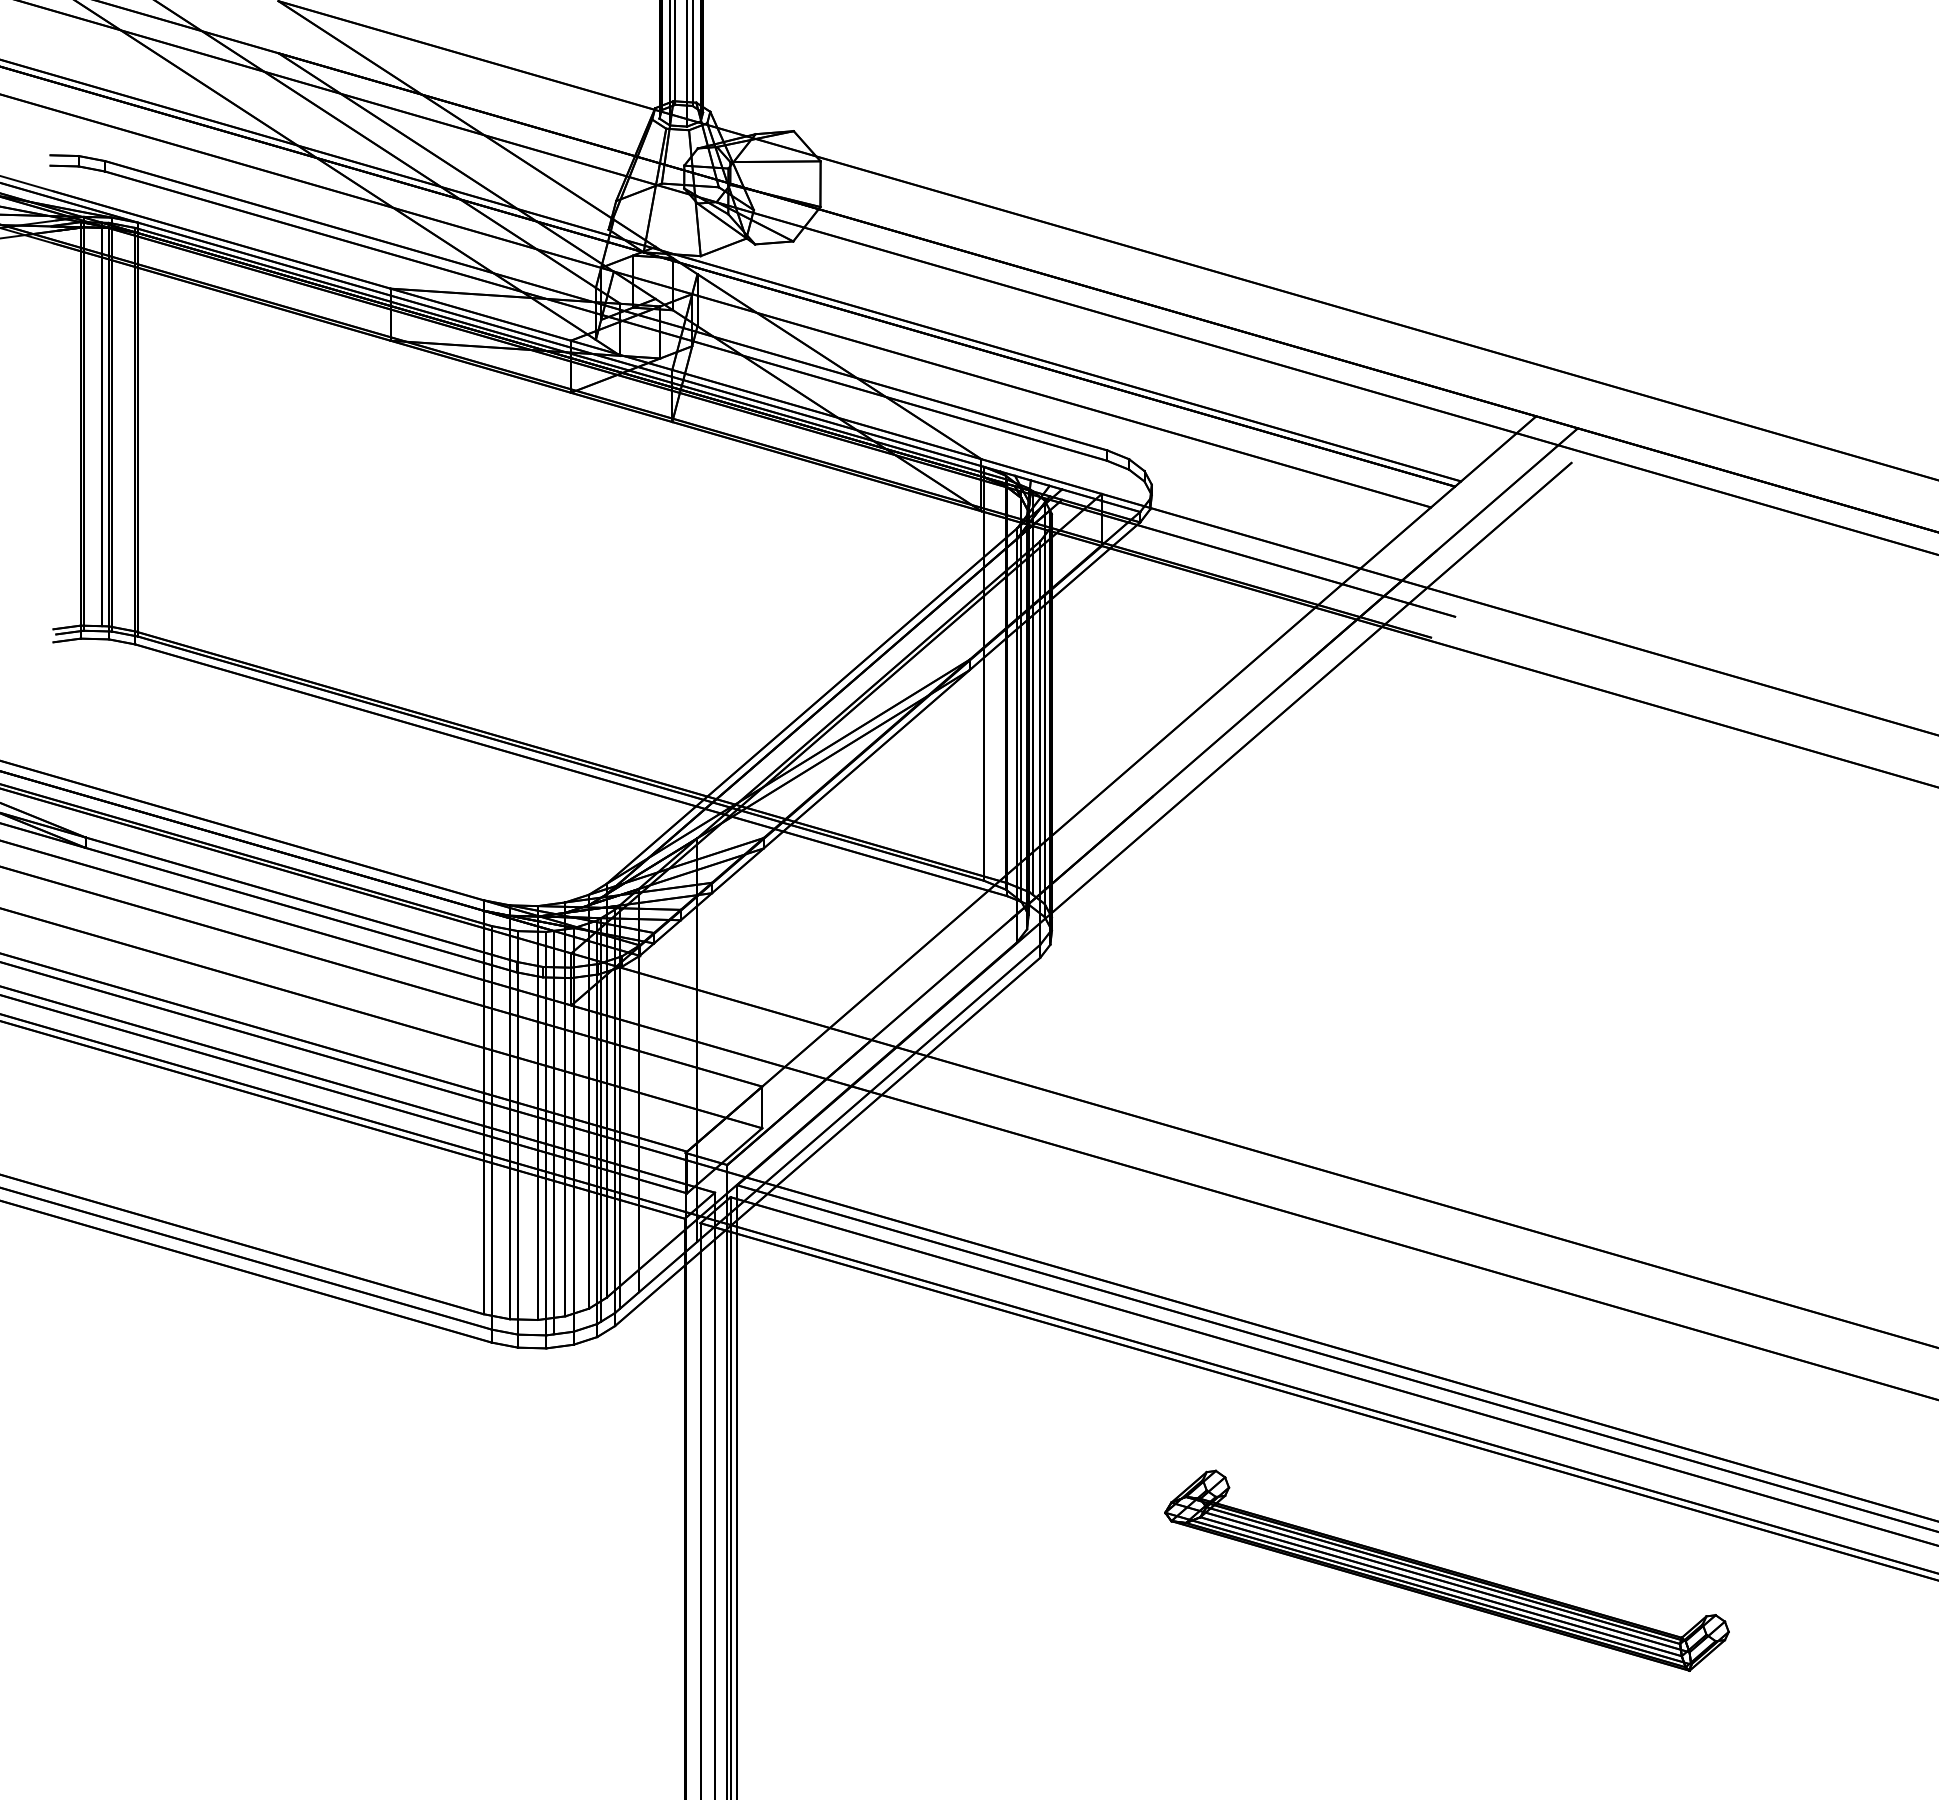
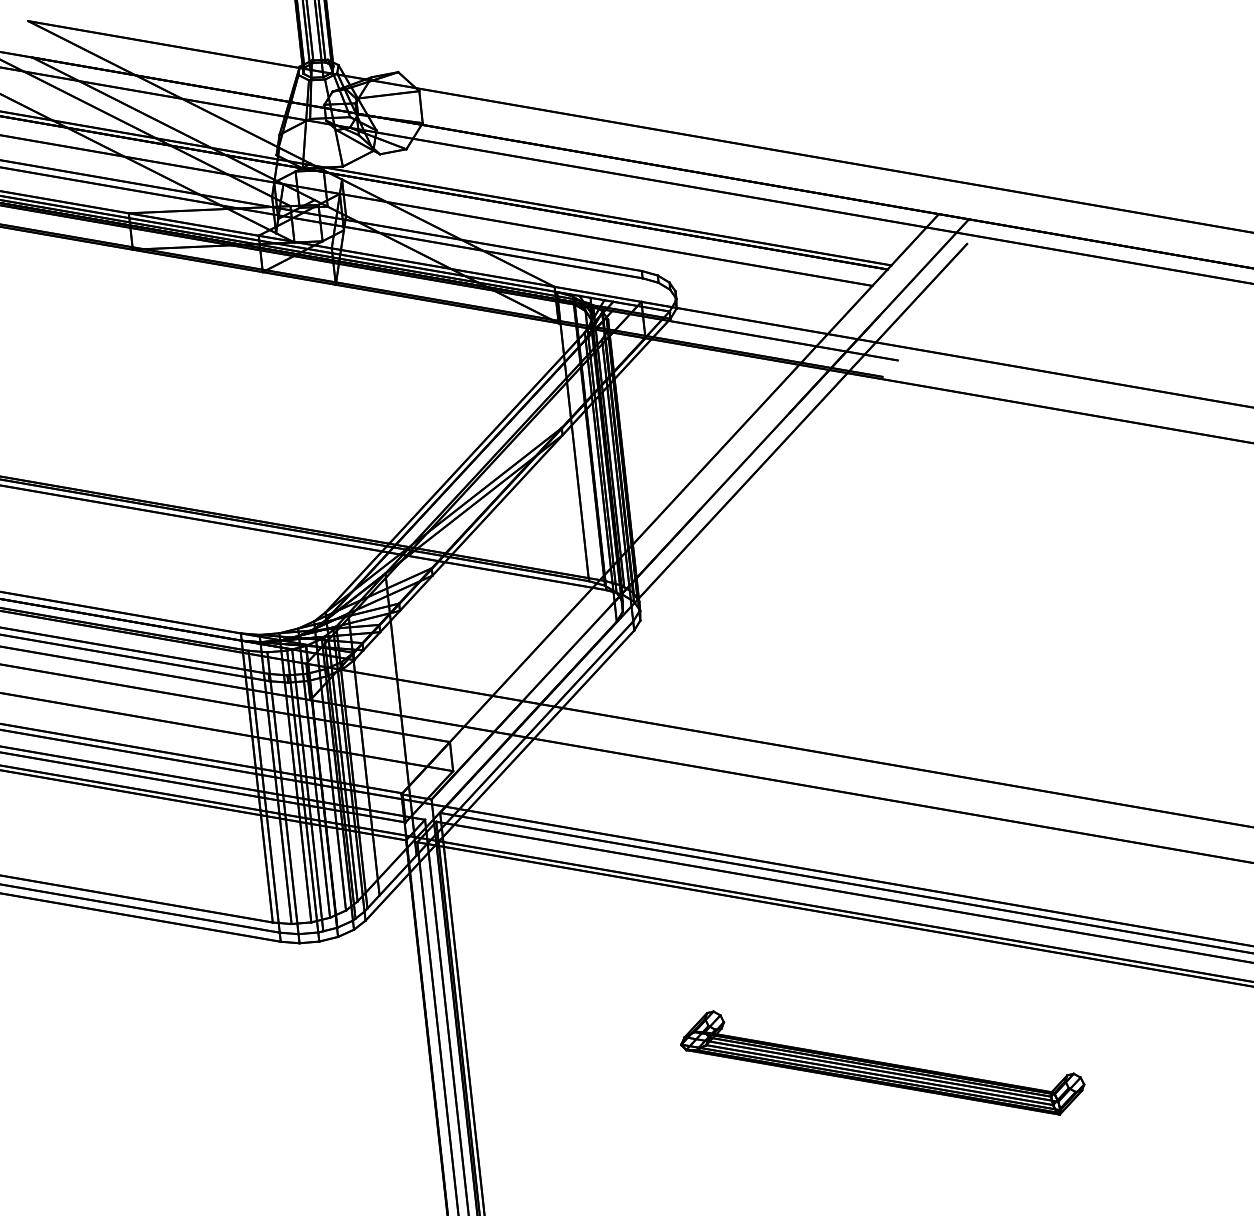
part: (1446, 1570) -> (882, 1063), moved

